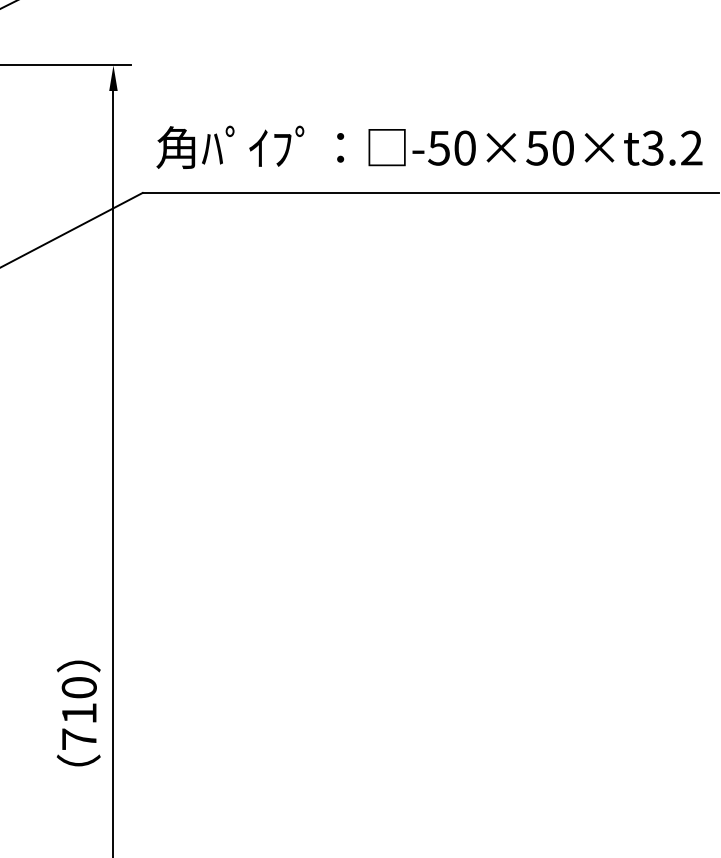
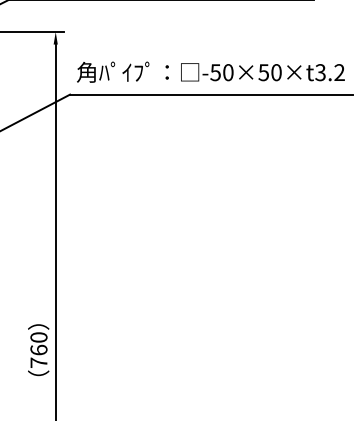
text: (78, 712) -> (38, 349), 710 -> 760

